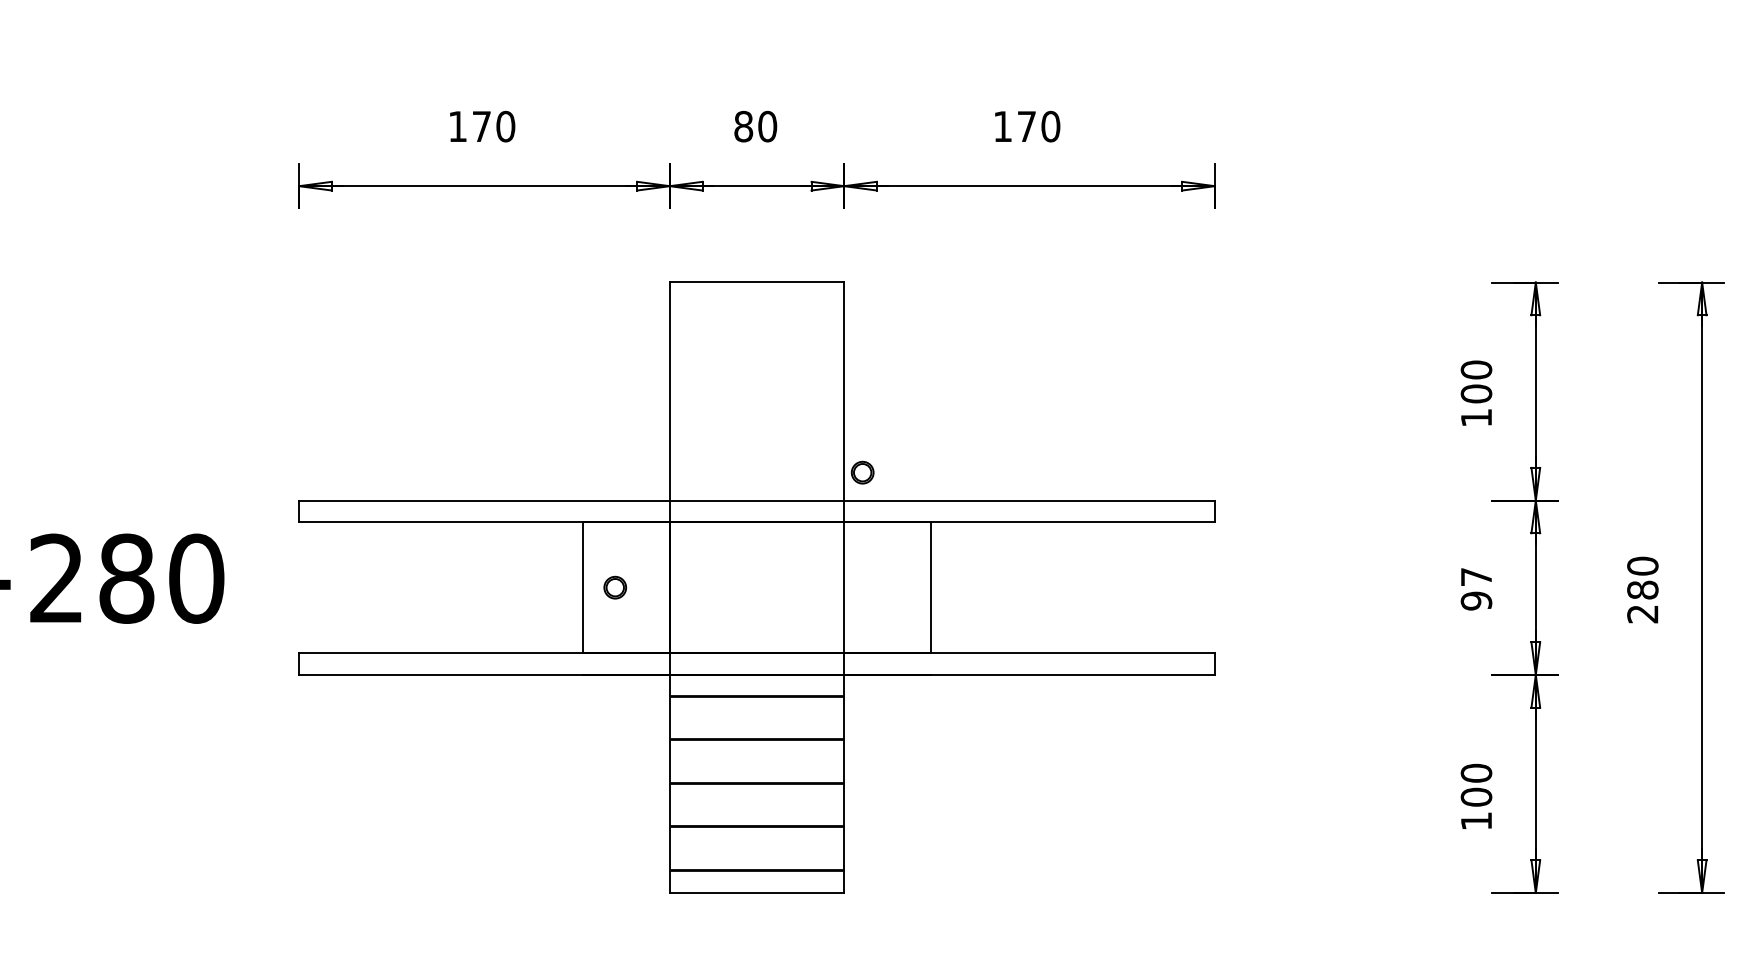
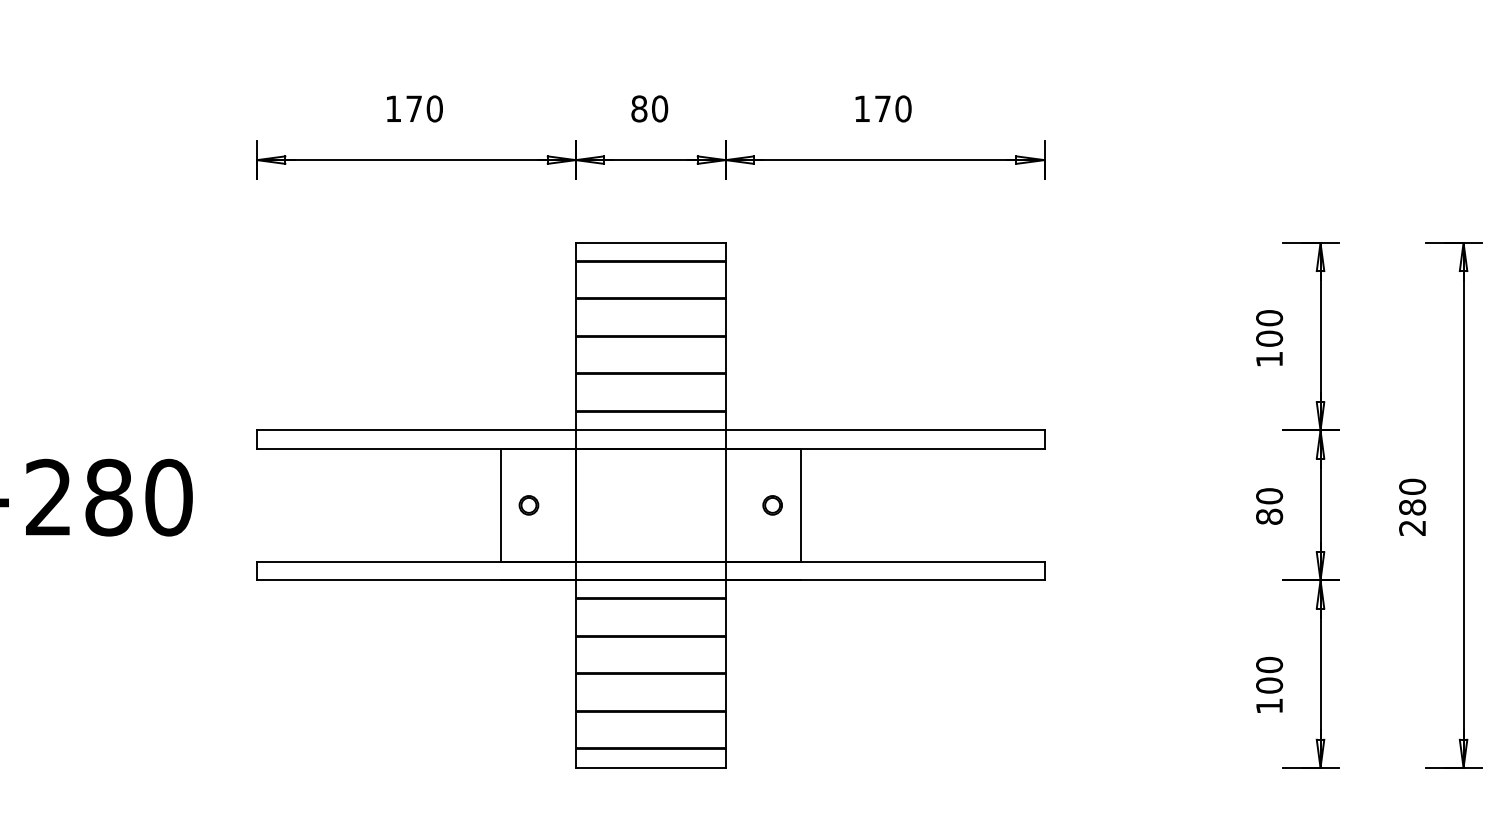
hatch: (756, 390) -> (650, 335), added
part: (862, 472) -> (772, 505), moved
text: (1476, 588) -> (1269, 506), 97 -> 80

